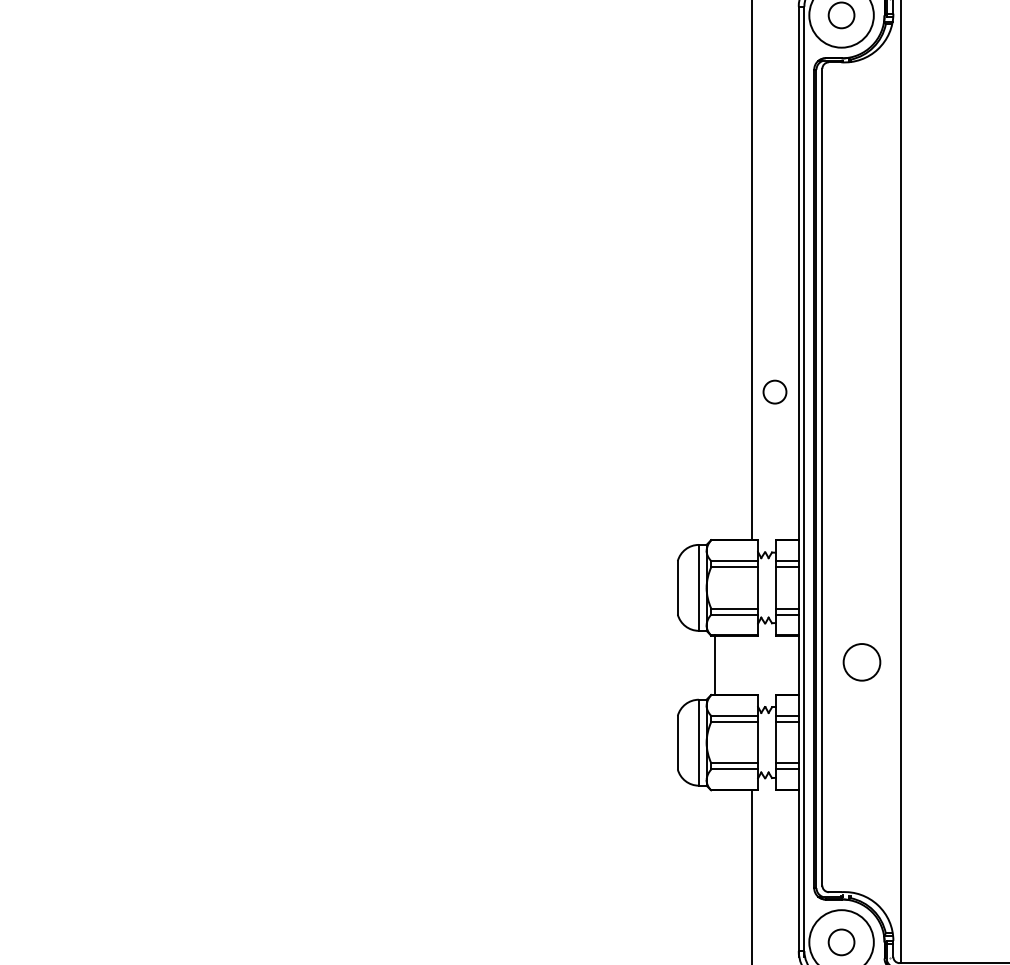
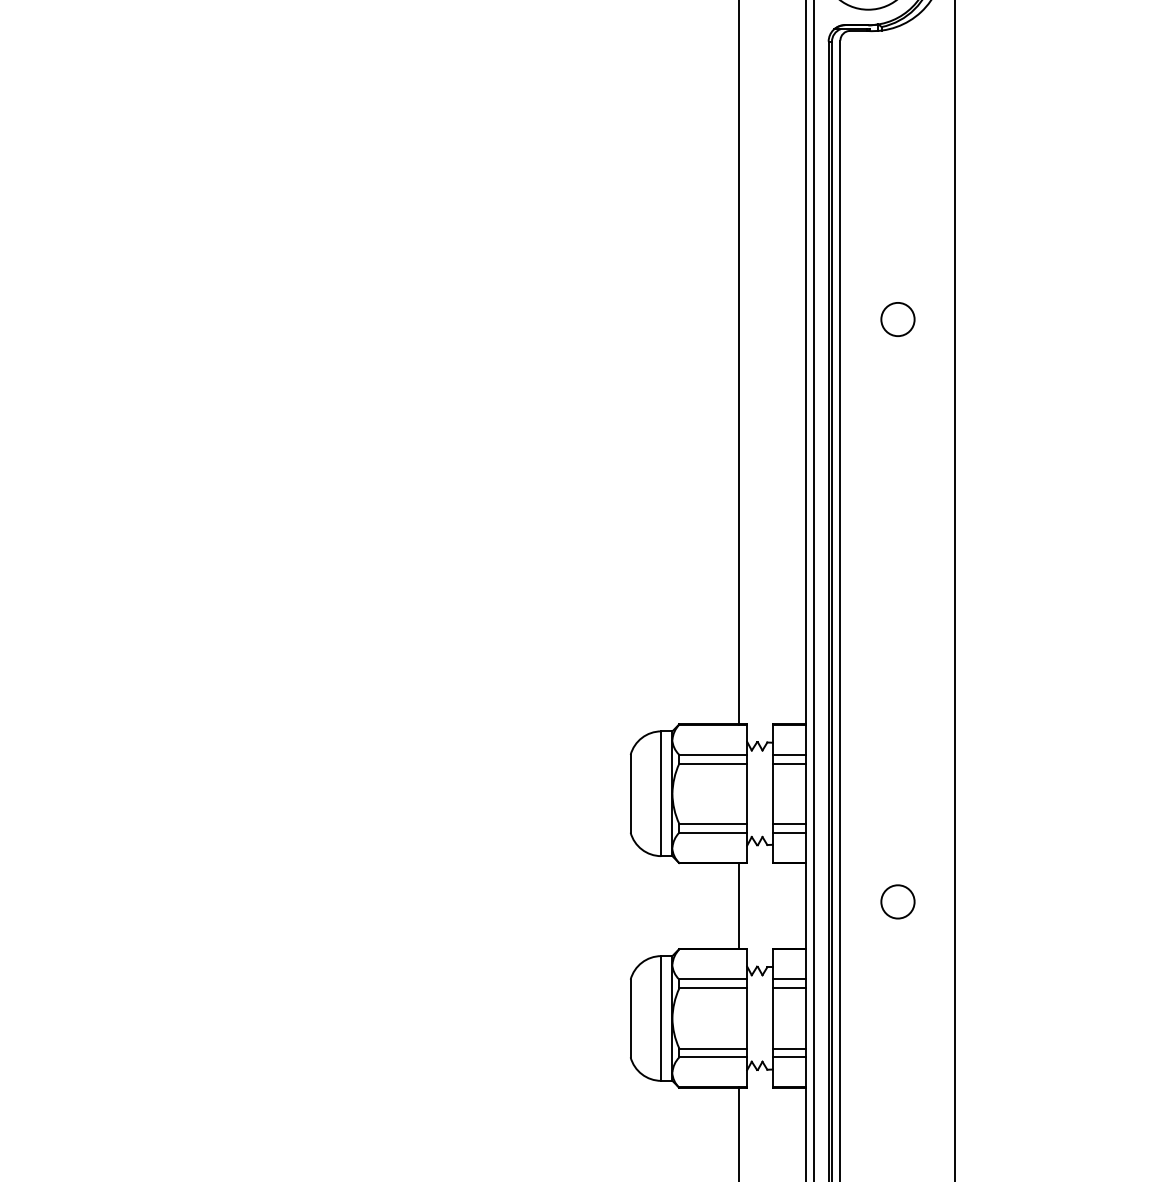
circle: (774, 391) -> (897, 318), moved
circle: (861, 662) -> (897, 902), size x0.62
line: (715, 665) -> (739, 906), moved

